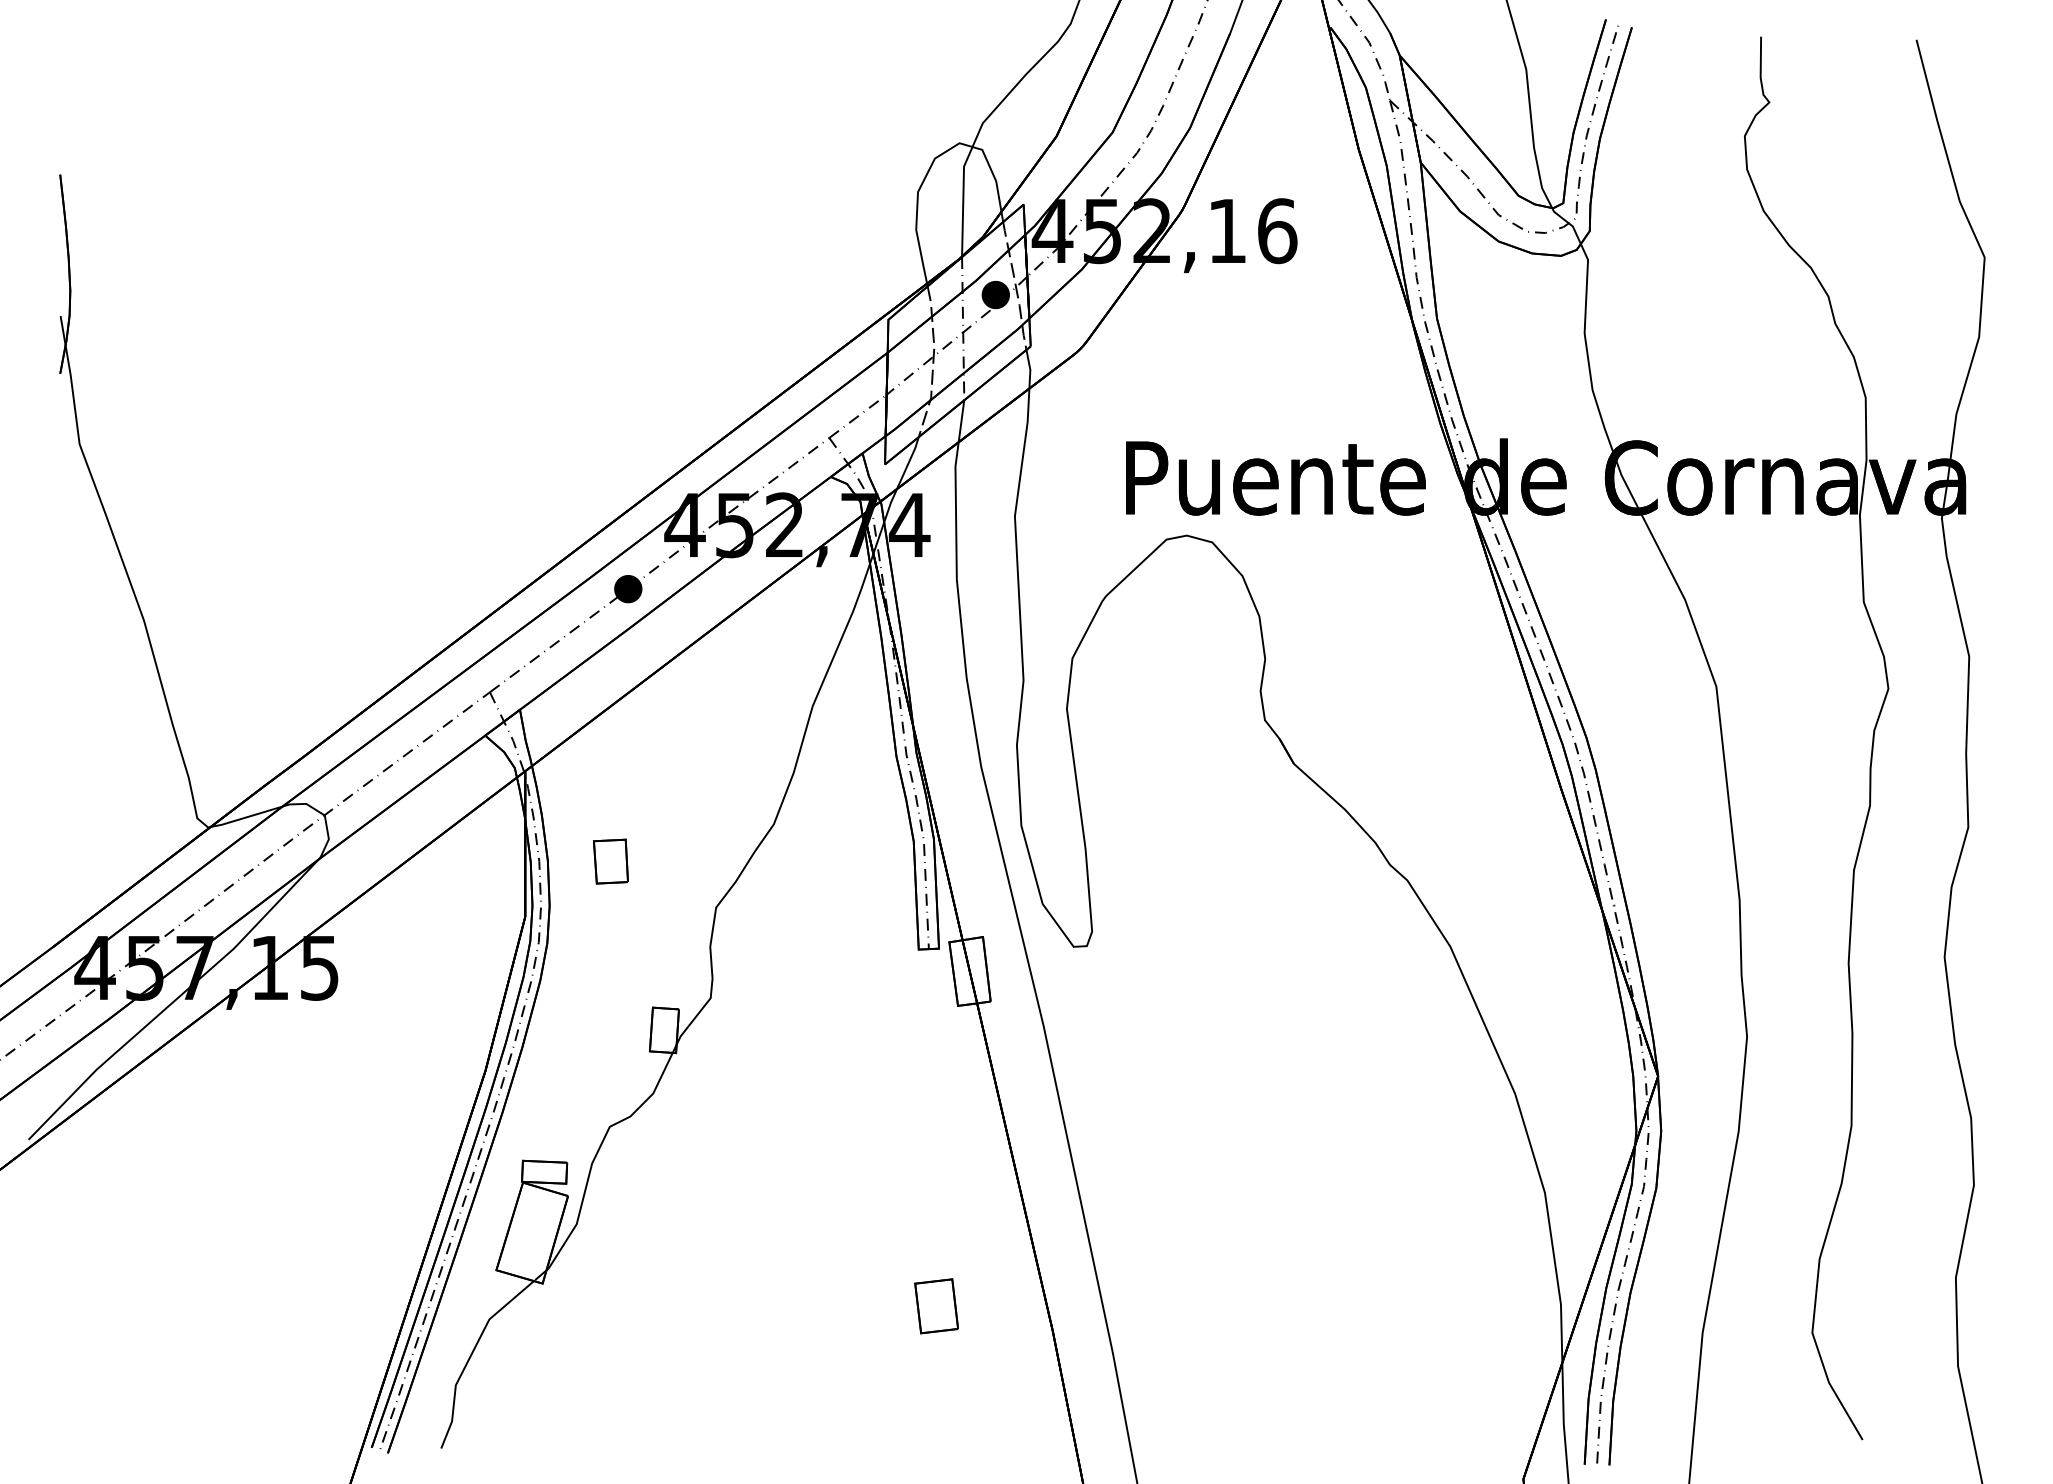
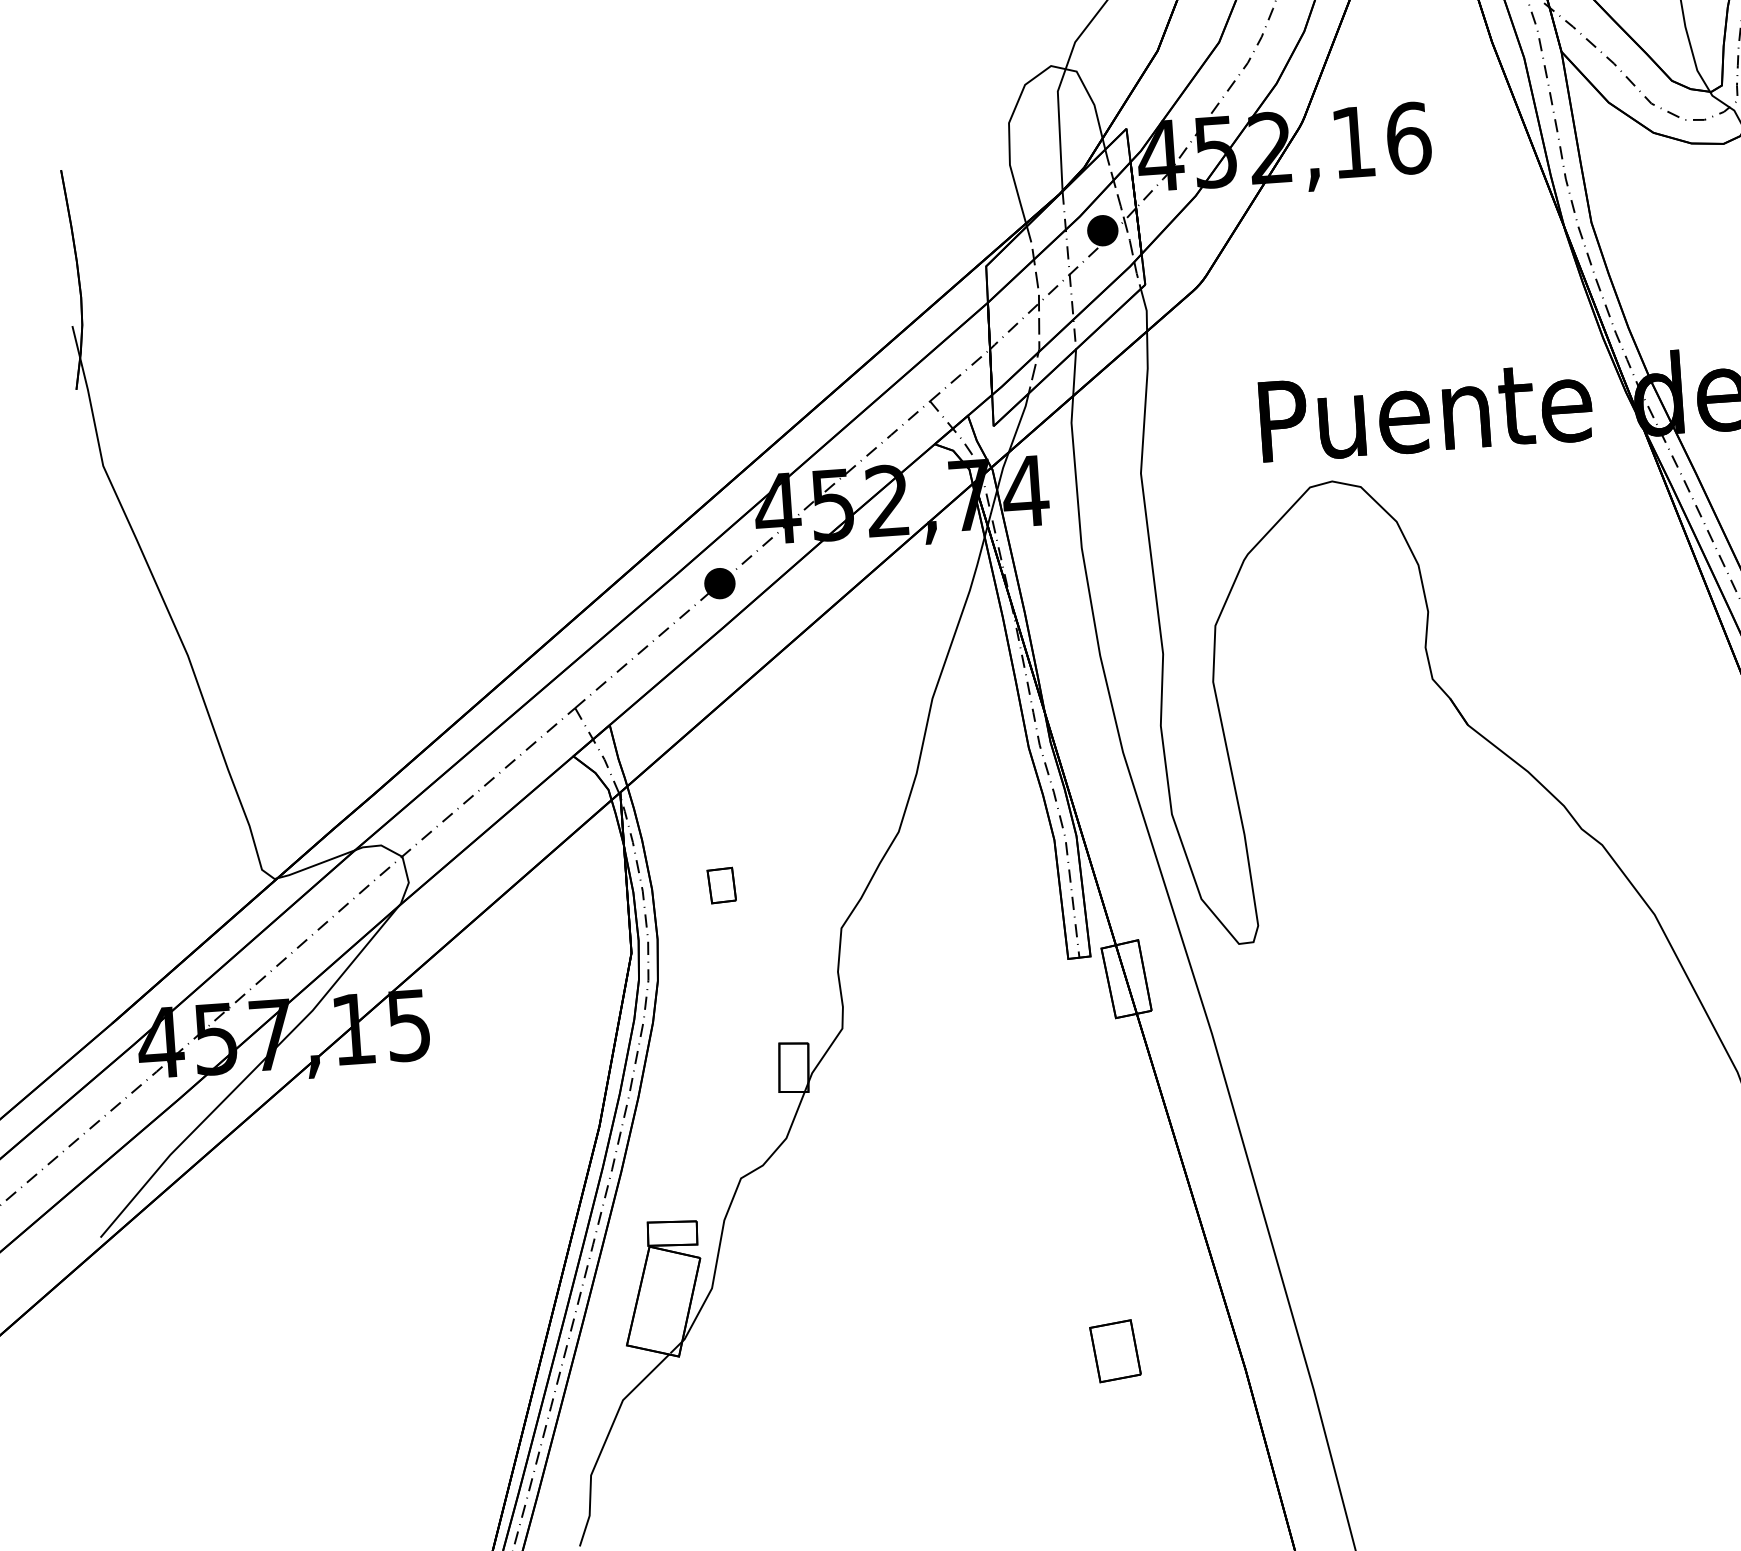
part: (610, 861) -> (721, 885), size x0.7

